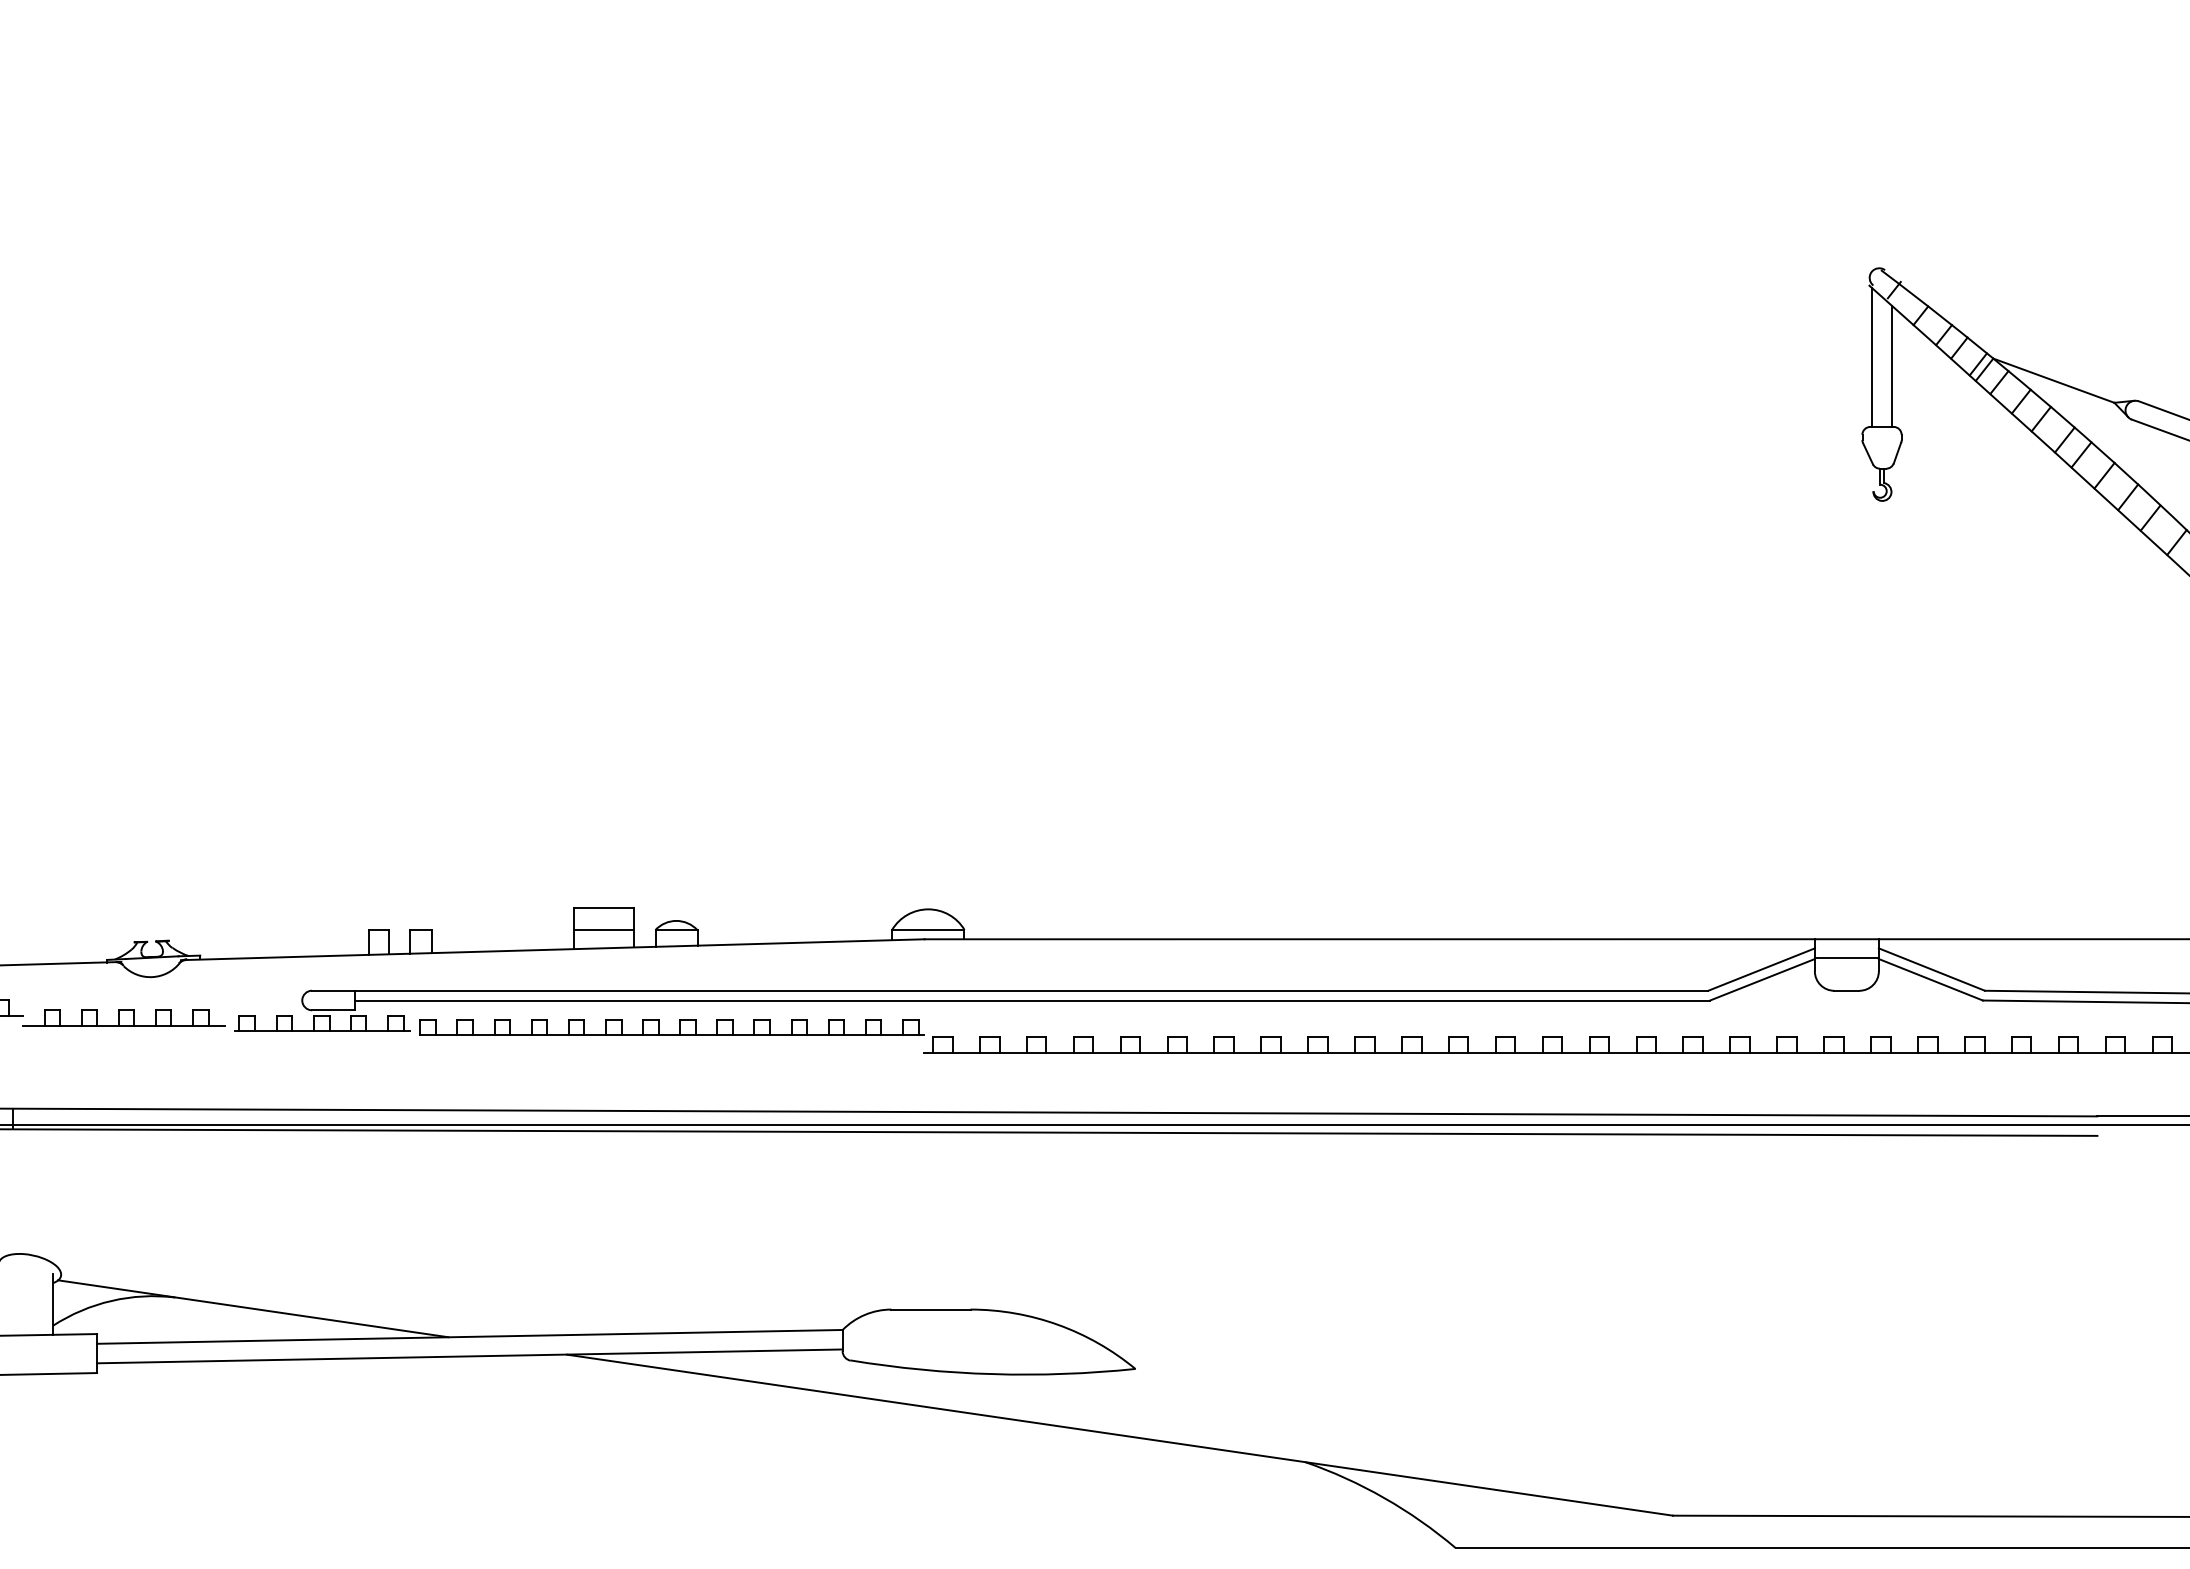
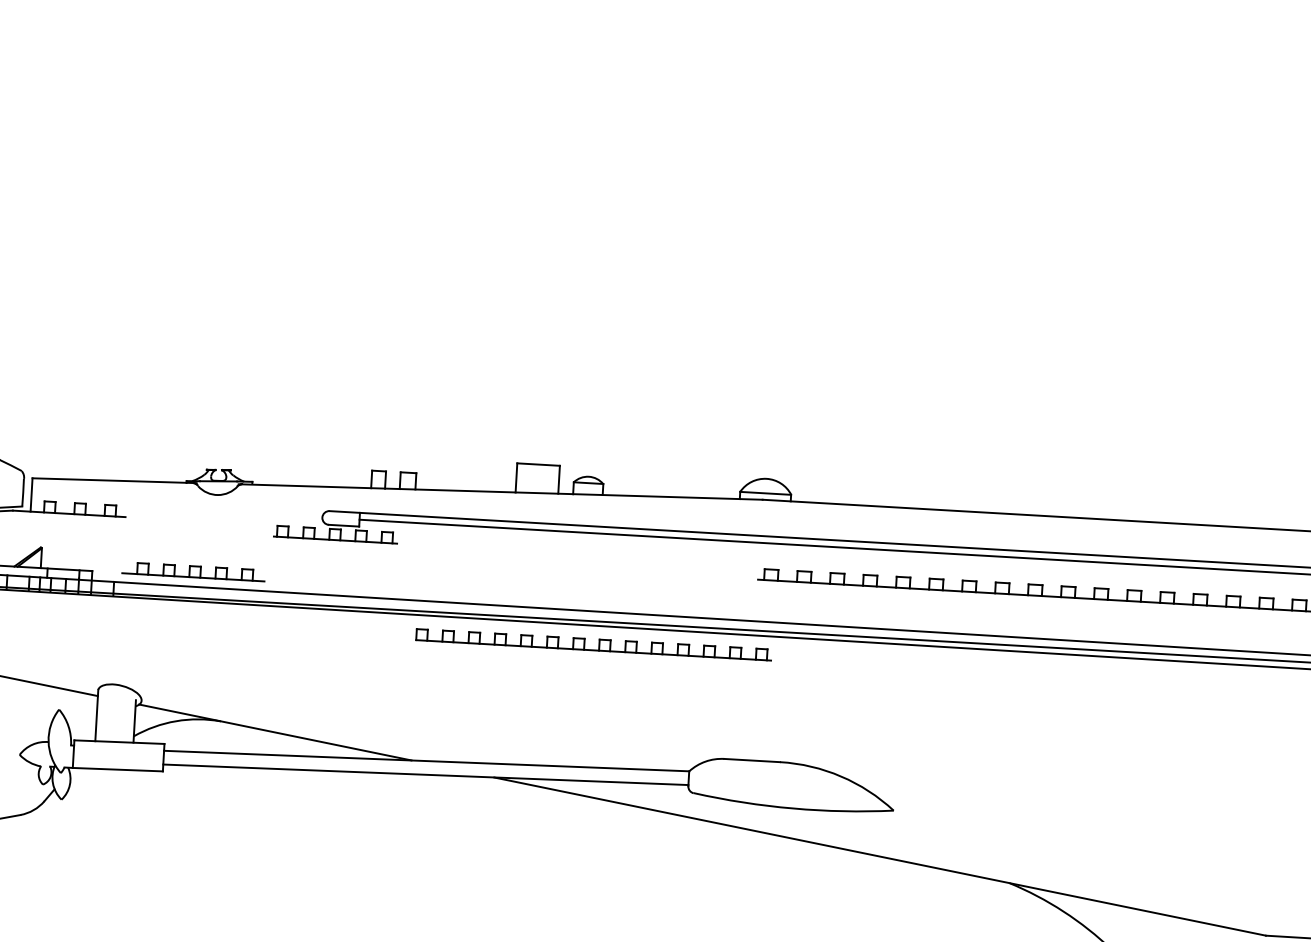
line: (603, 930) -> (537, 480), removed
part: (123, 1017) -> (193, 571), moved
part: (671, 1034) -> (593, 649), moved

